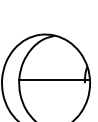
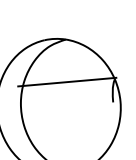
line: (53, 79) -> (67, 81), moved

